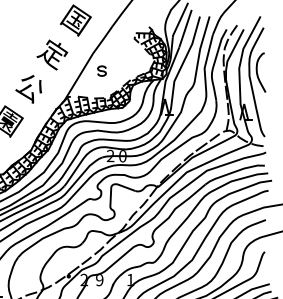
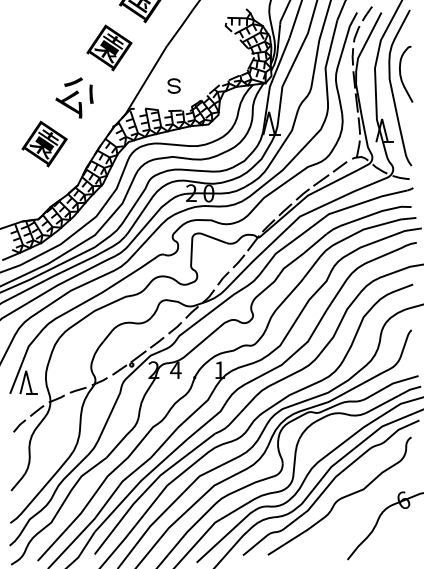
text: (52, 53) -> (108, 47), 定 -> 園
part: (101, 70) -> (173, 85), moved
text: (99, 280) -> (175, 370), 9 -> 4

